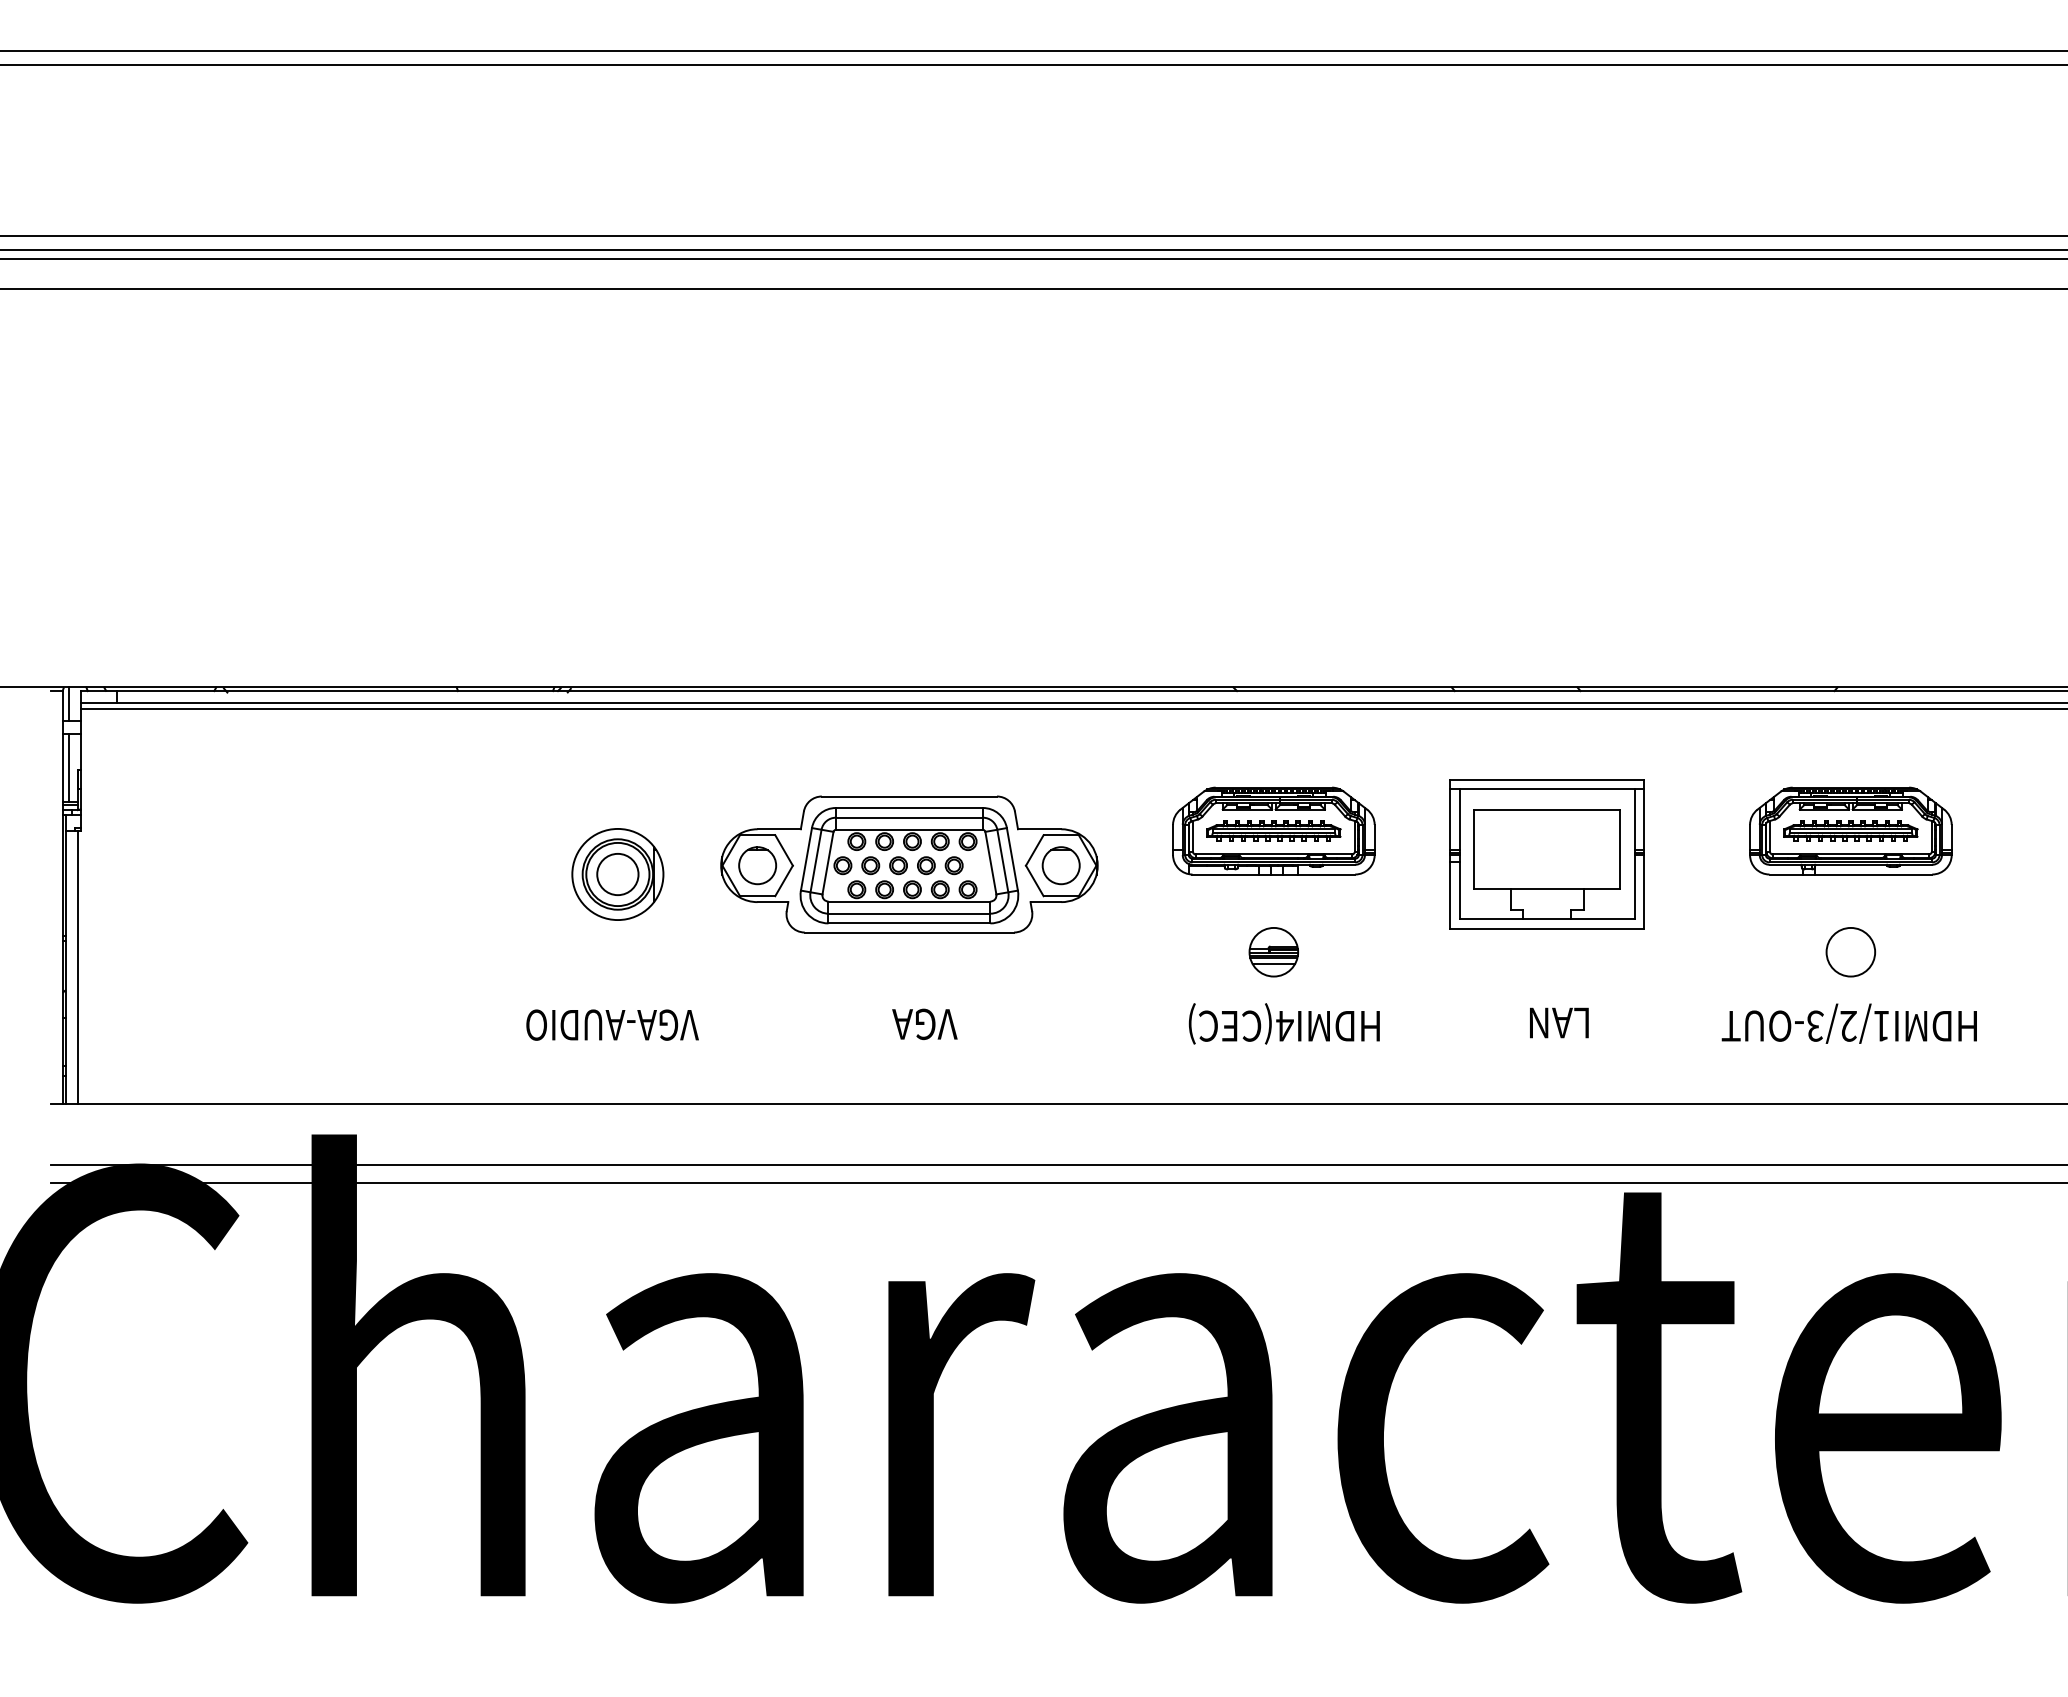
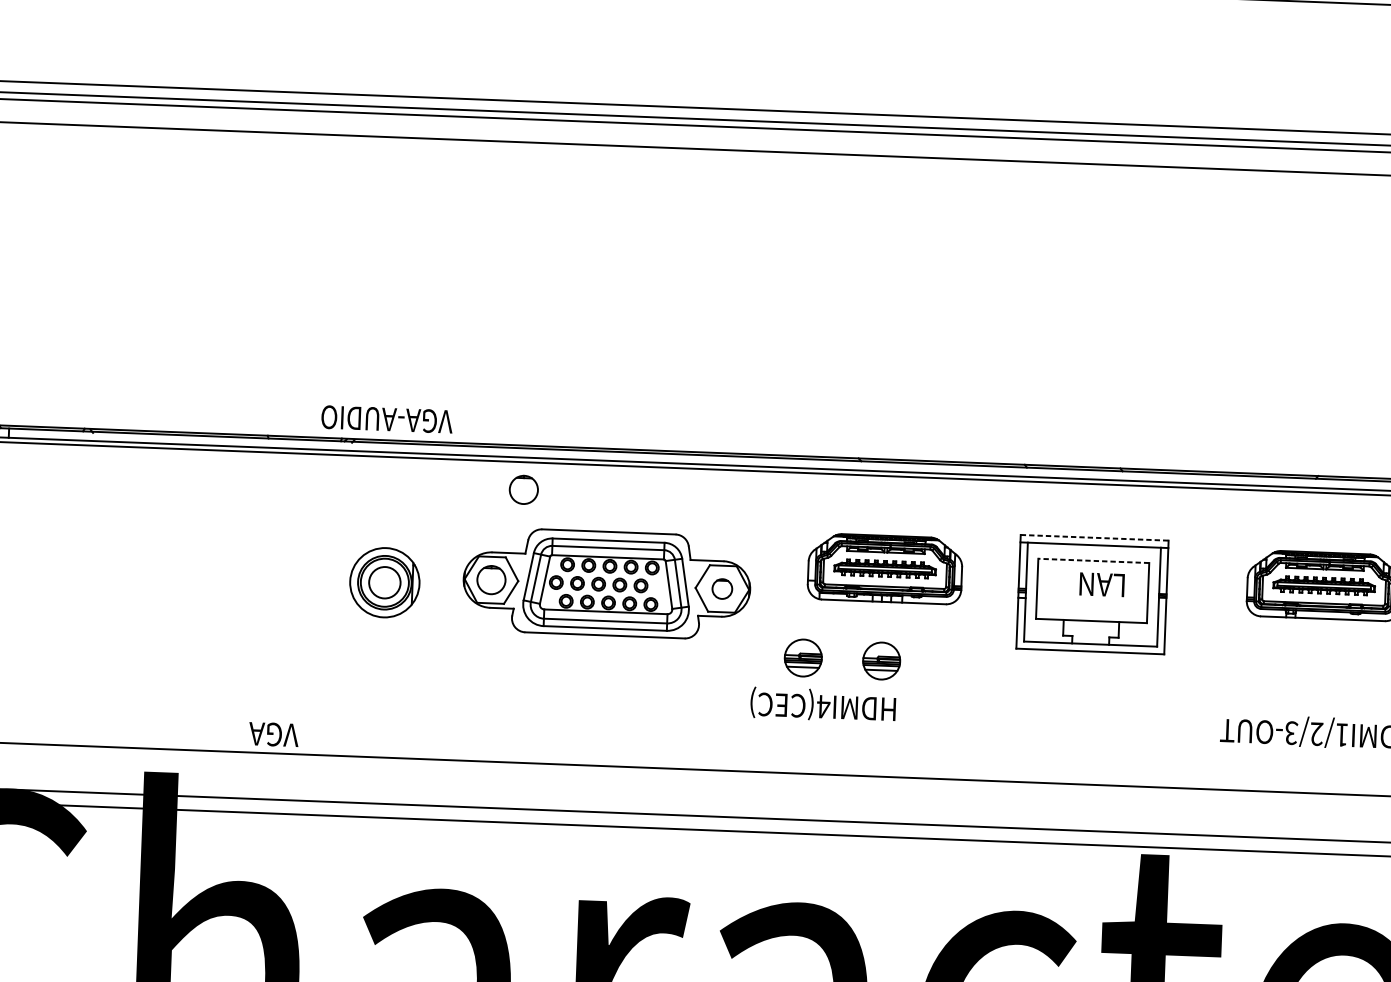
part: (795, 745) -> (523, 489), added
line: (1547, 779) -> (1094, 537), solid -> dashed
line: (1547, 810) -> (1094, 561), solid -> dashed
part: (1060, 865) -> (721, 588), size x0.7
part: (1170, 952) -> (803, 658), added
circle: (1850, 952) -> (1320, 678), removed
text: (1559, 1022) -> (1102, 584), moved
text: (1283, 1023) -> (822, 704), moved
text: (612, 1024) -> (387, 419), moved
text: (924, 1024) -> (273, 734), moved

